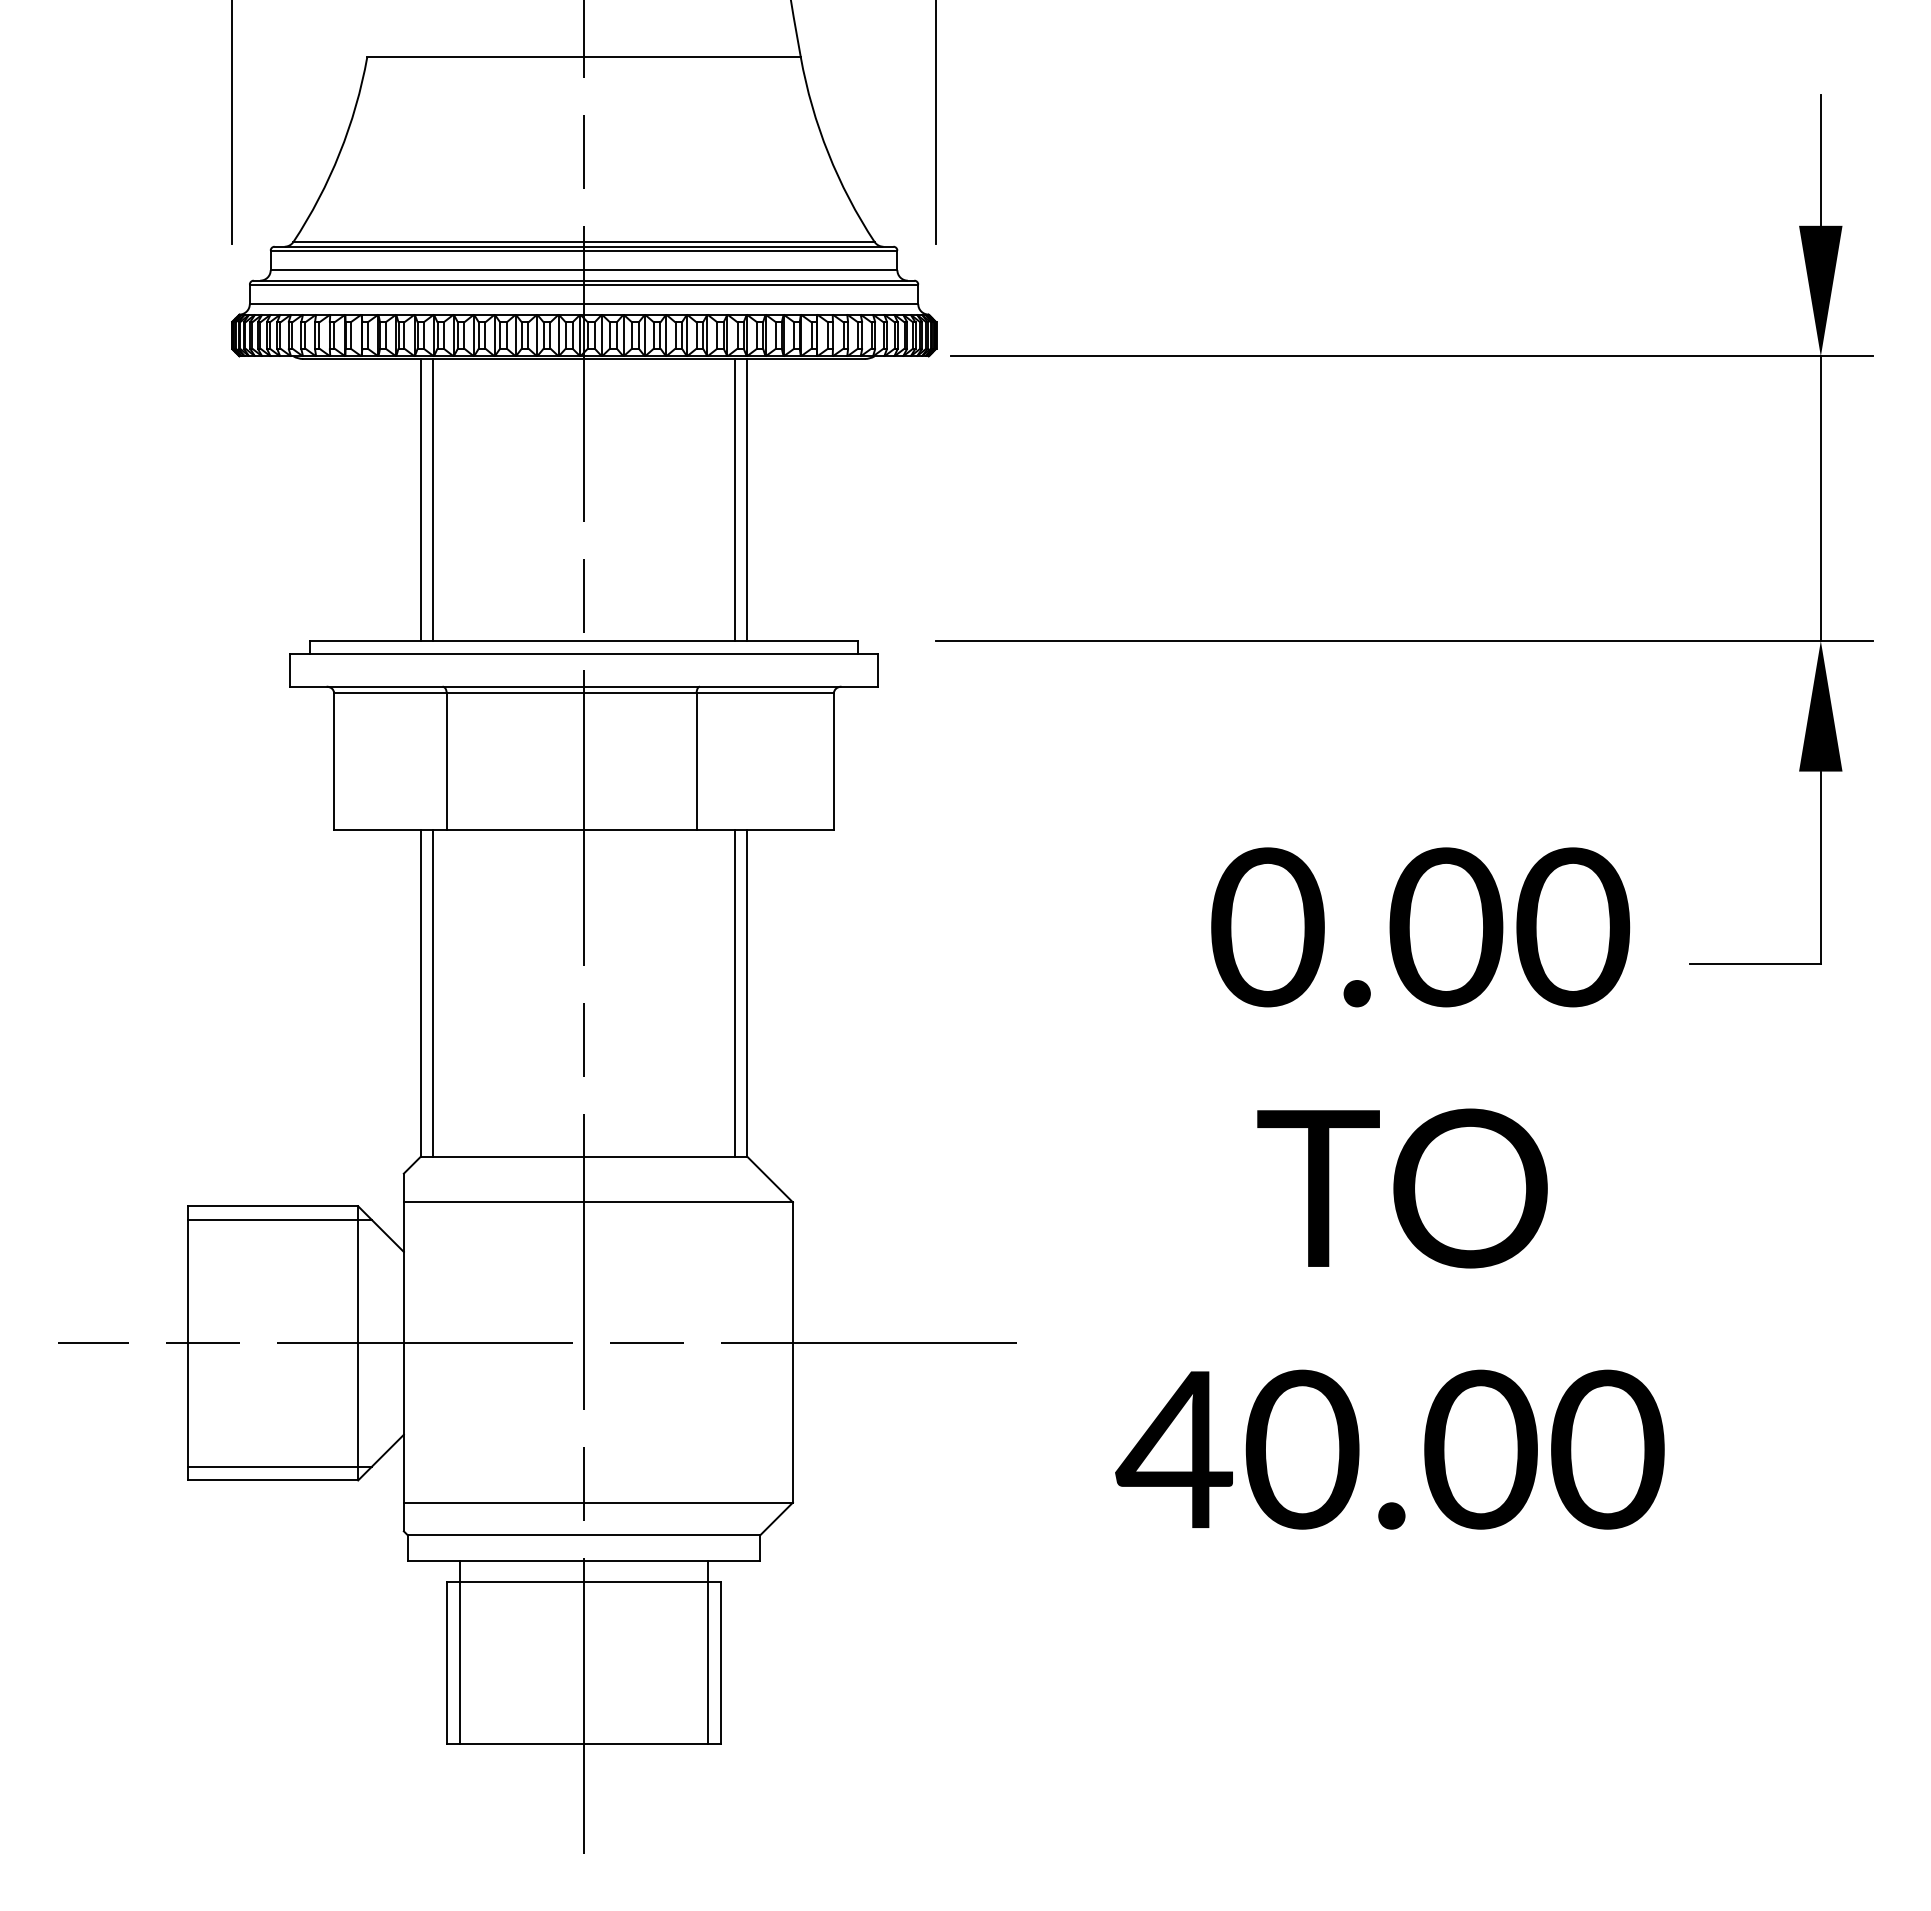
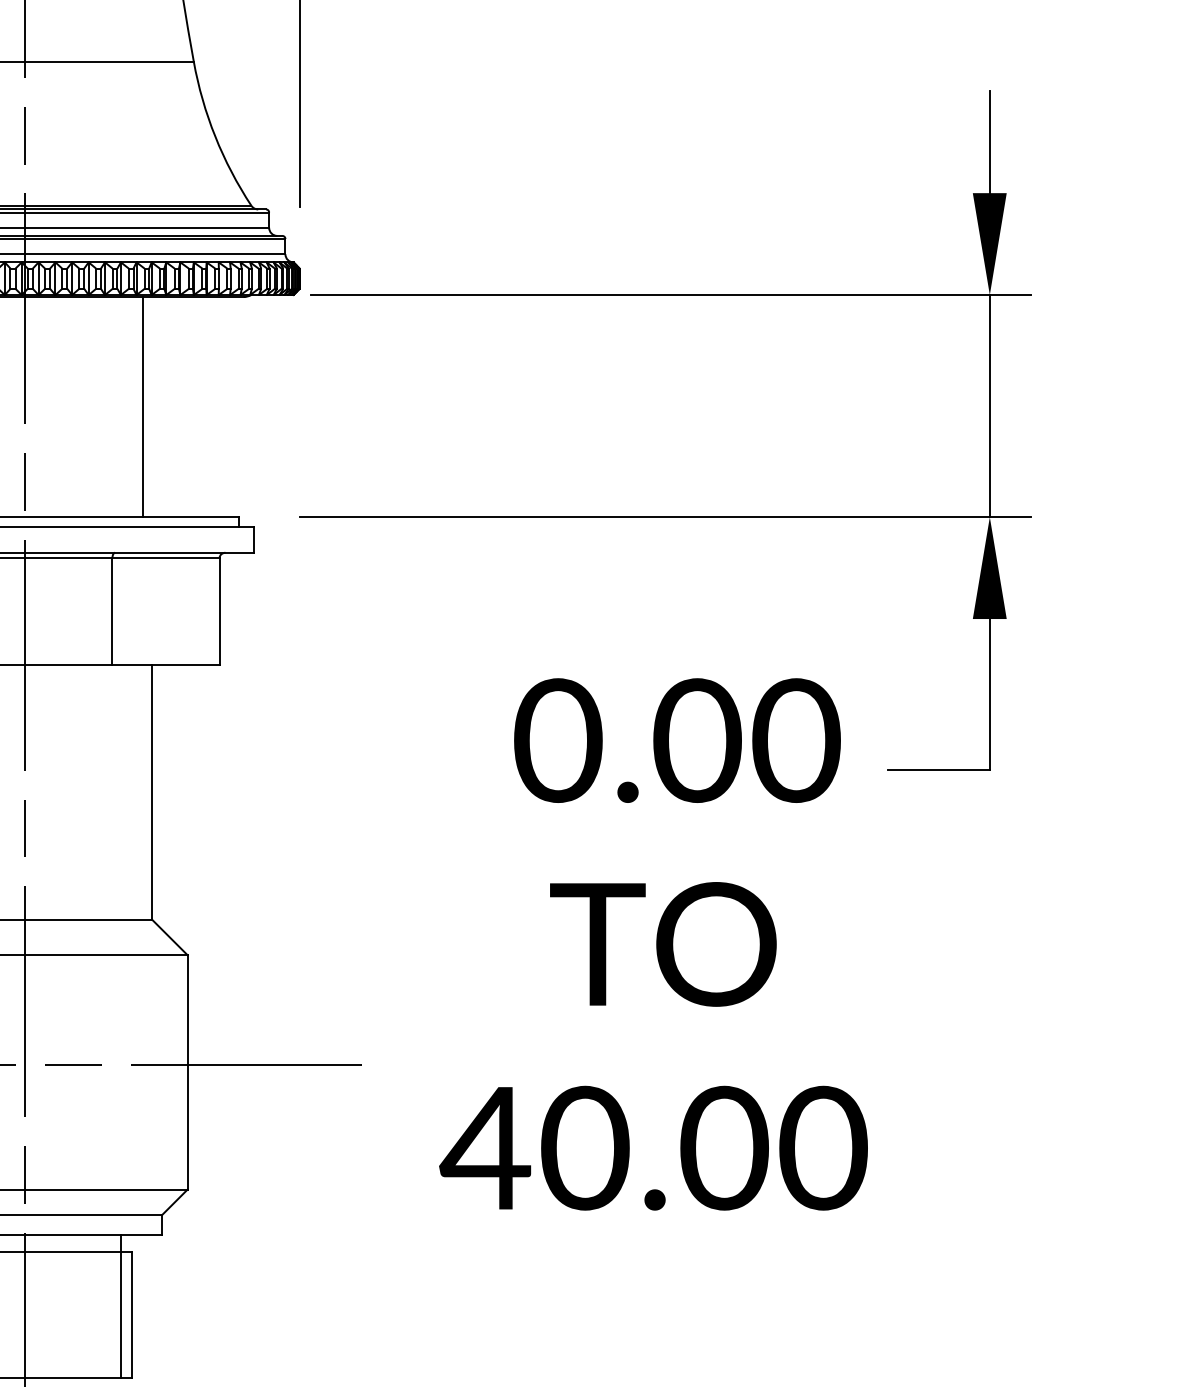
line: (747, 500) -> (152, 407), removed
line: (735, 993) -> (142, 792), removed

